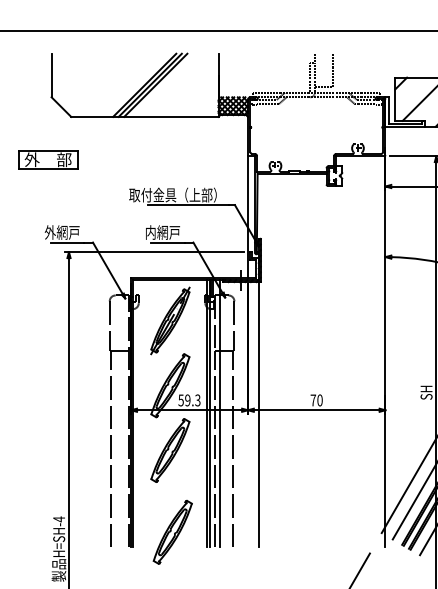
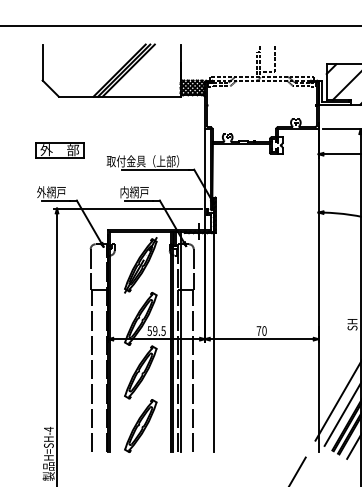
part: (47, 160) -> (59, 150), moved
text: (197, 399) -> (163, 330), 59.3 -> 59.5
part: (172, 531) -> (140, 425), moved

